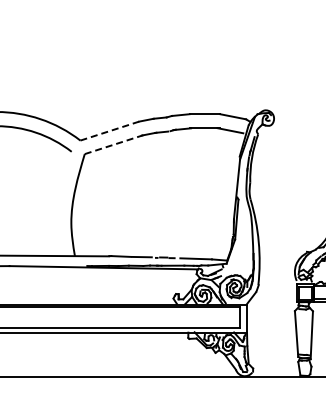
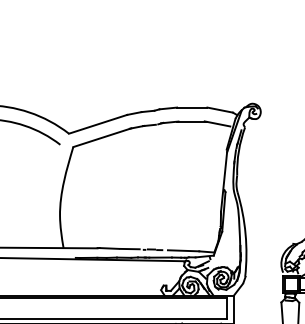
line: (109, 131) -> (97, 124), dashed -> solid
line: (114, 144) -> (102, 137), dashed -> solid

